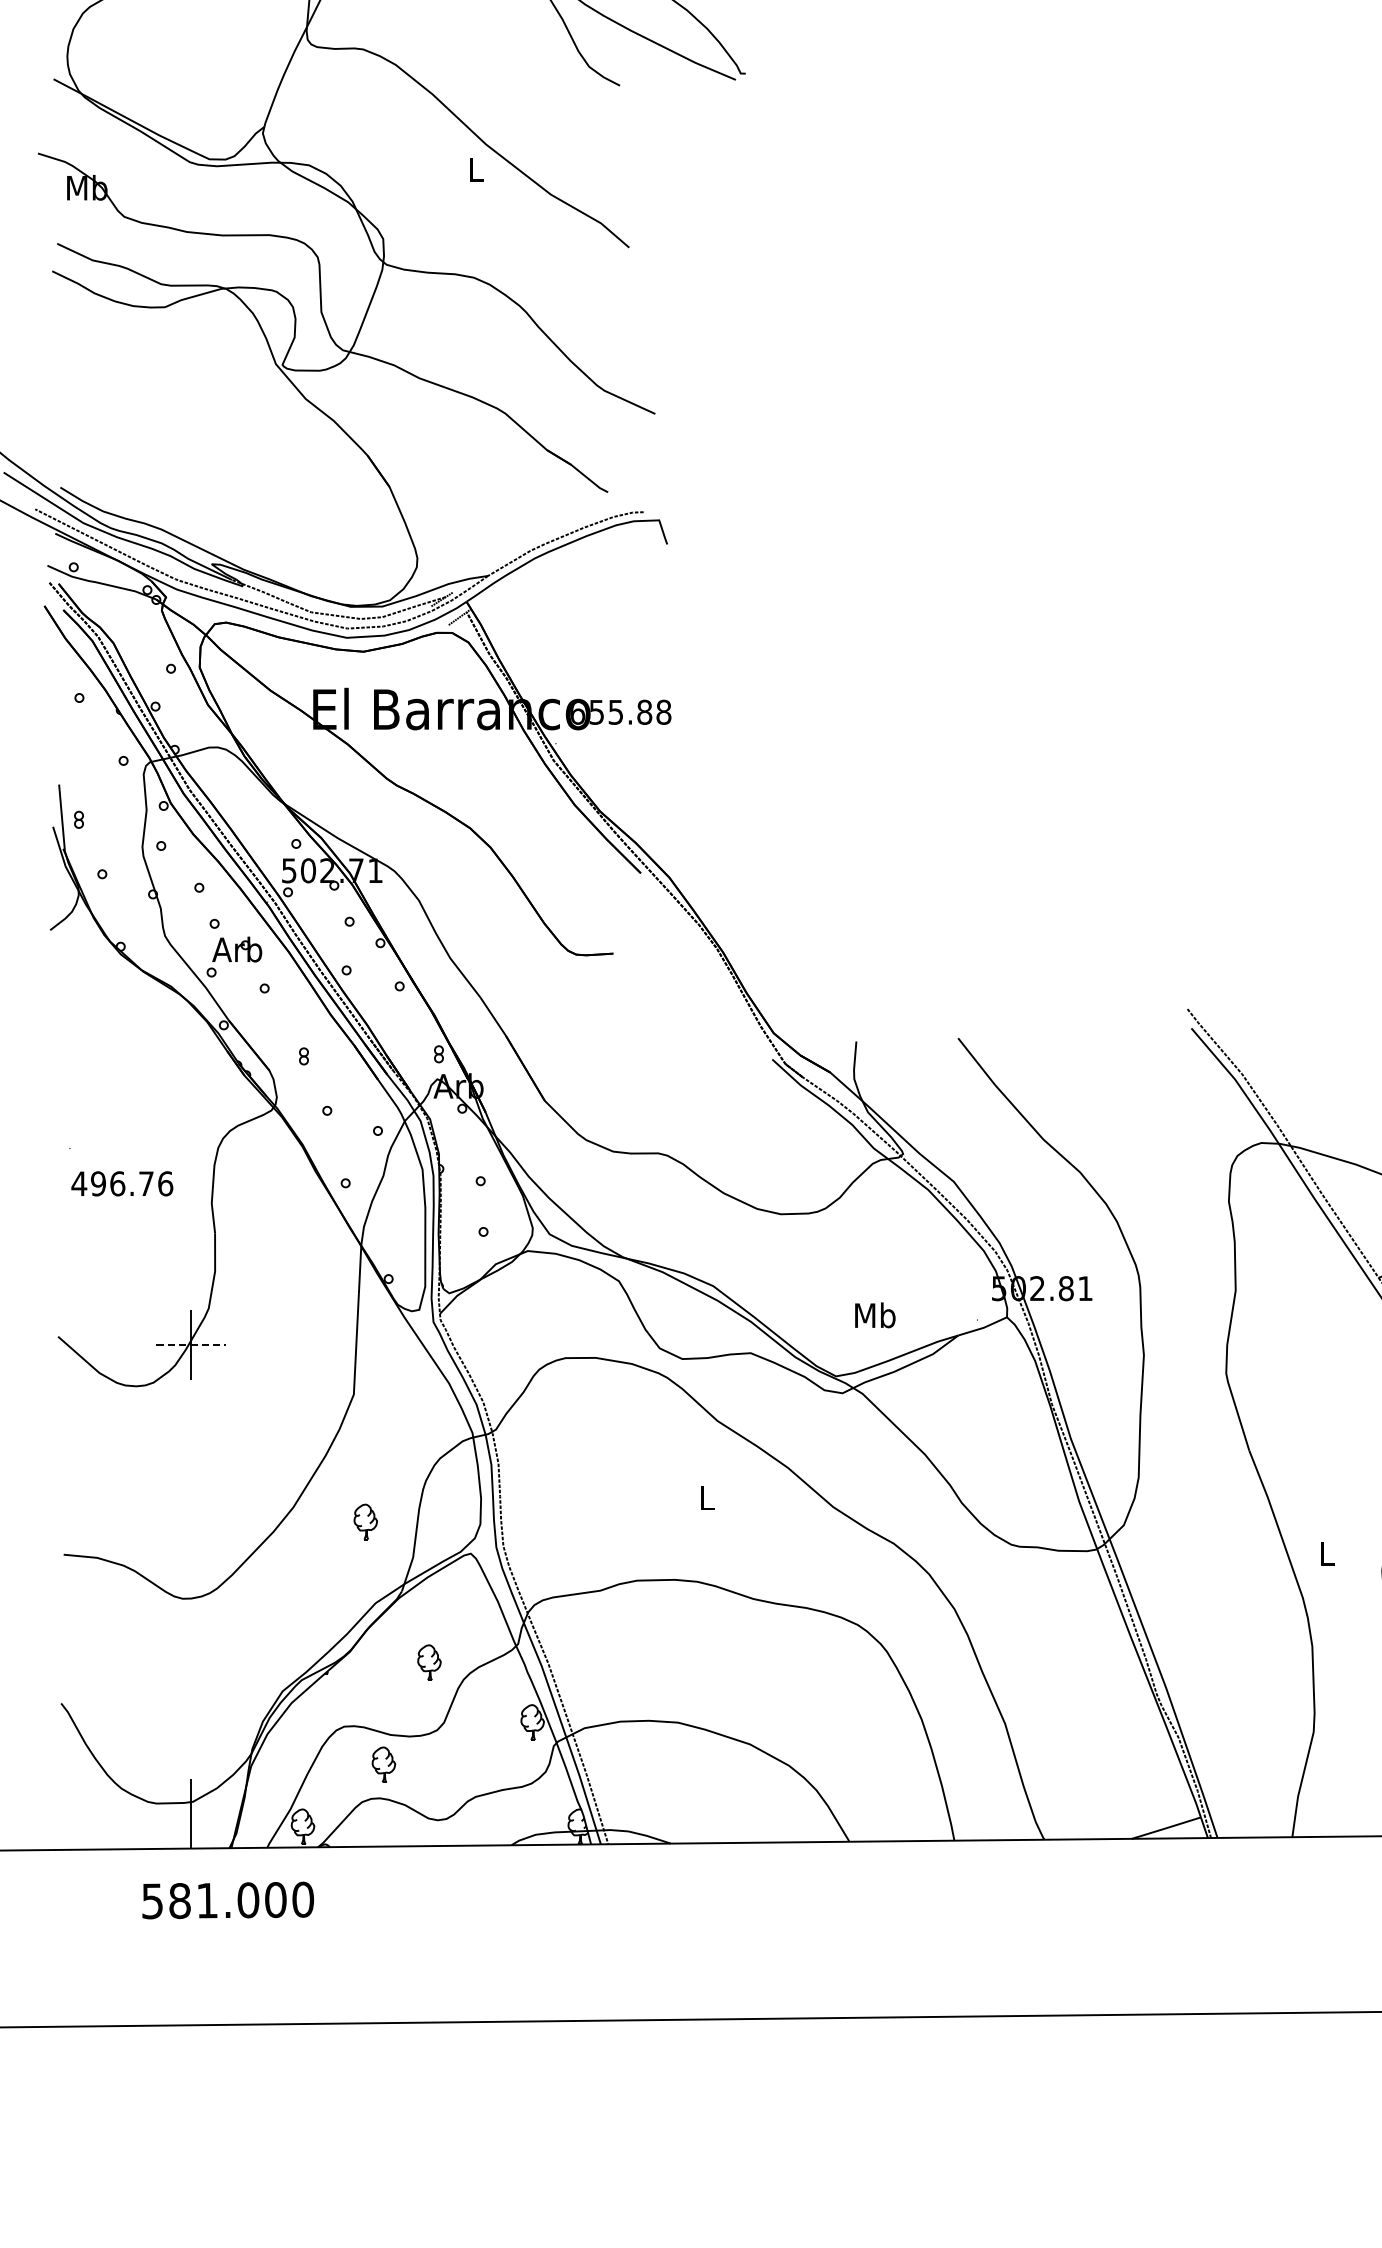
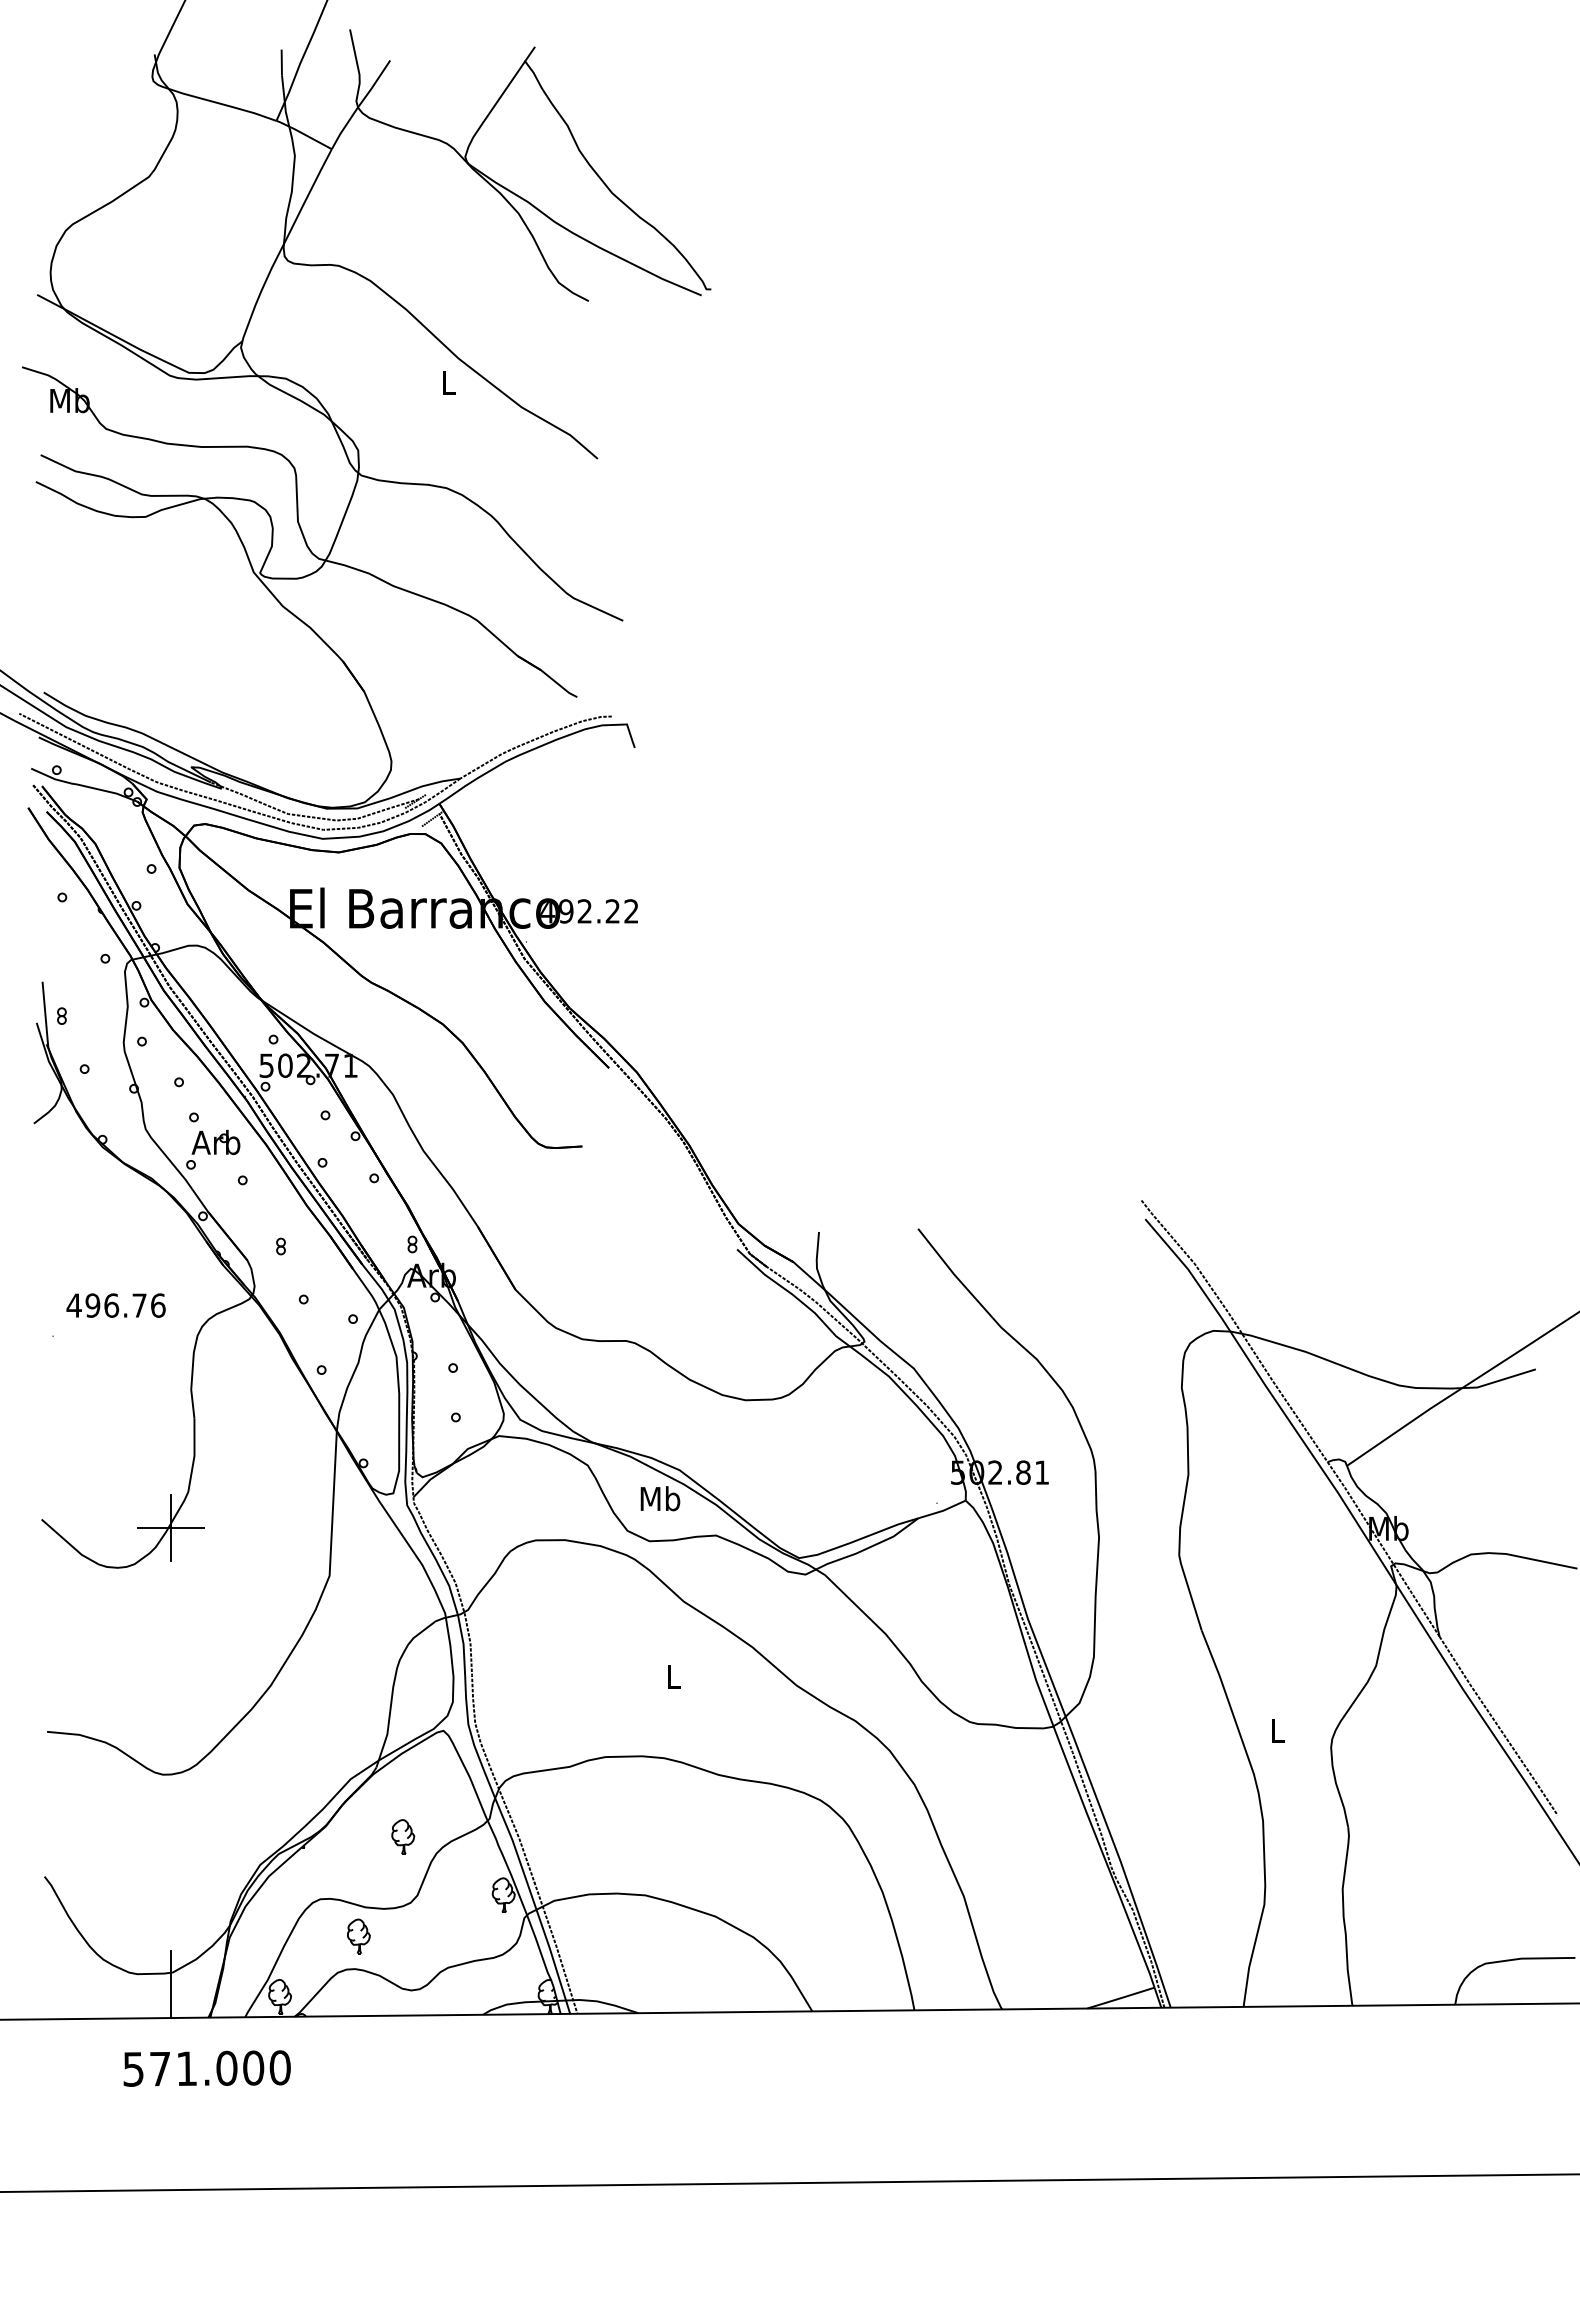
text: (620, 712) -> (589, 911), 655.88 -> 492.22
text: (121, 1183) -> (115, 1305), moved
text: (875, 1315) -> (660, 1498), moved
line: (191, 1344) -> (171, 1527), dashed -> solid
part: (366, 1521) -> (341, 1699), removed
text: (180, 1900) -> (160, 2068), 581.000 -> 571.000

